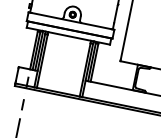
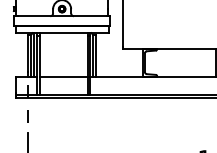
line: (61, 76) -> (63, 77), added

